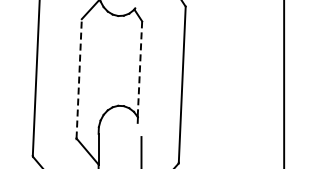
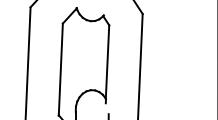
line: (139, 69) -> (107, 62), dashed -> solid
line: (79, 78) -> (61, 69), dashed -> solid

